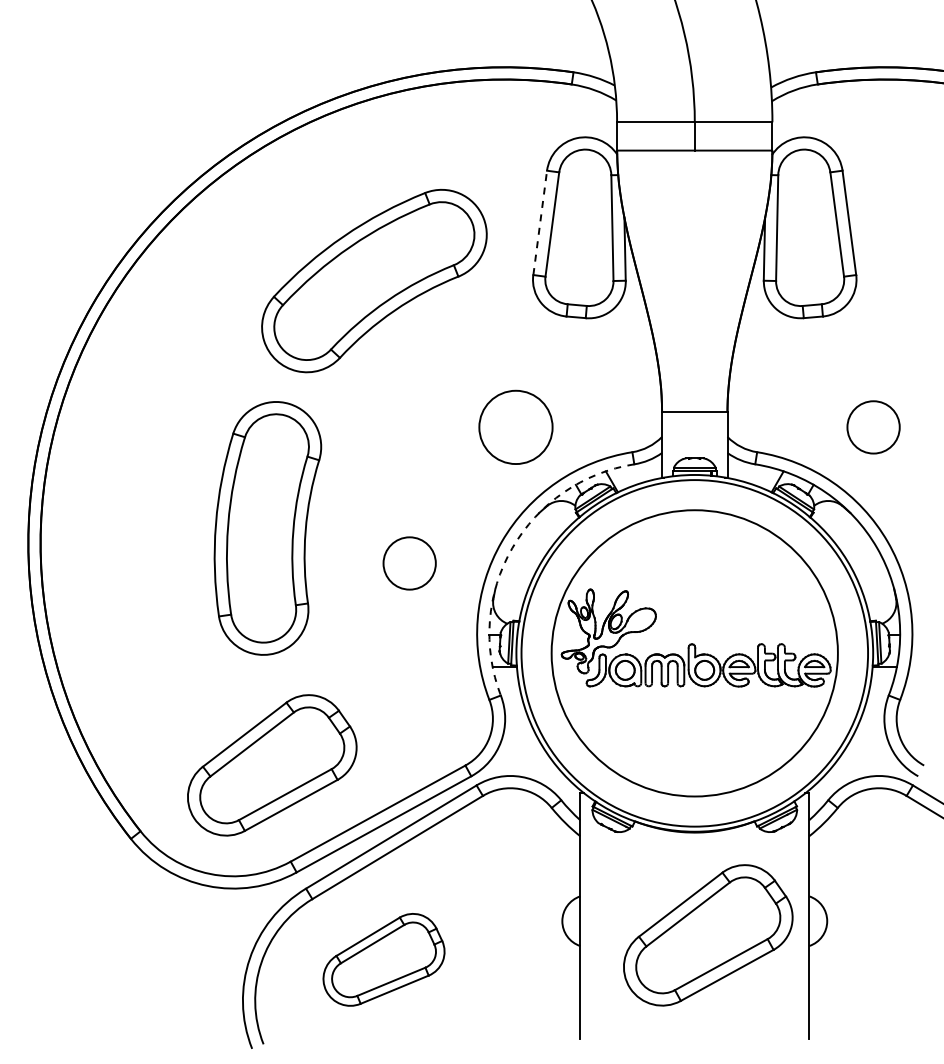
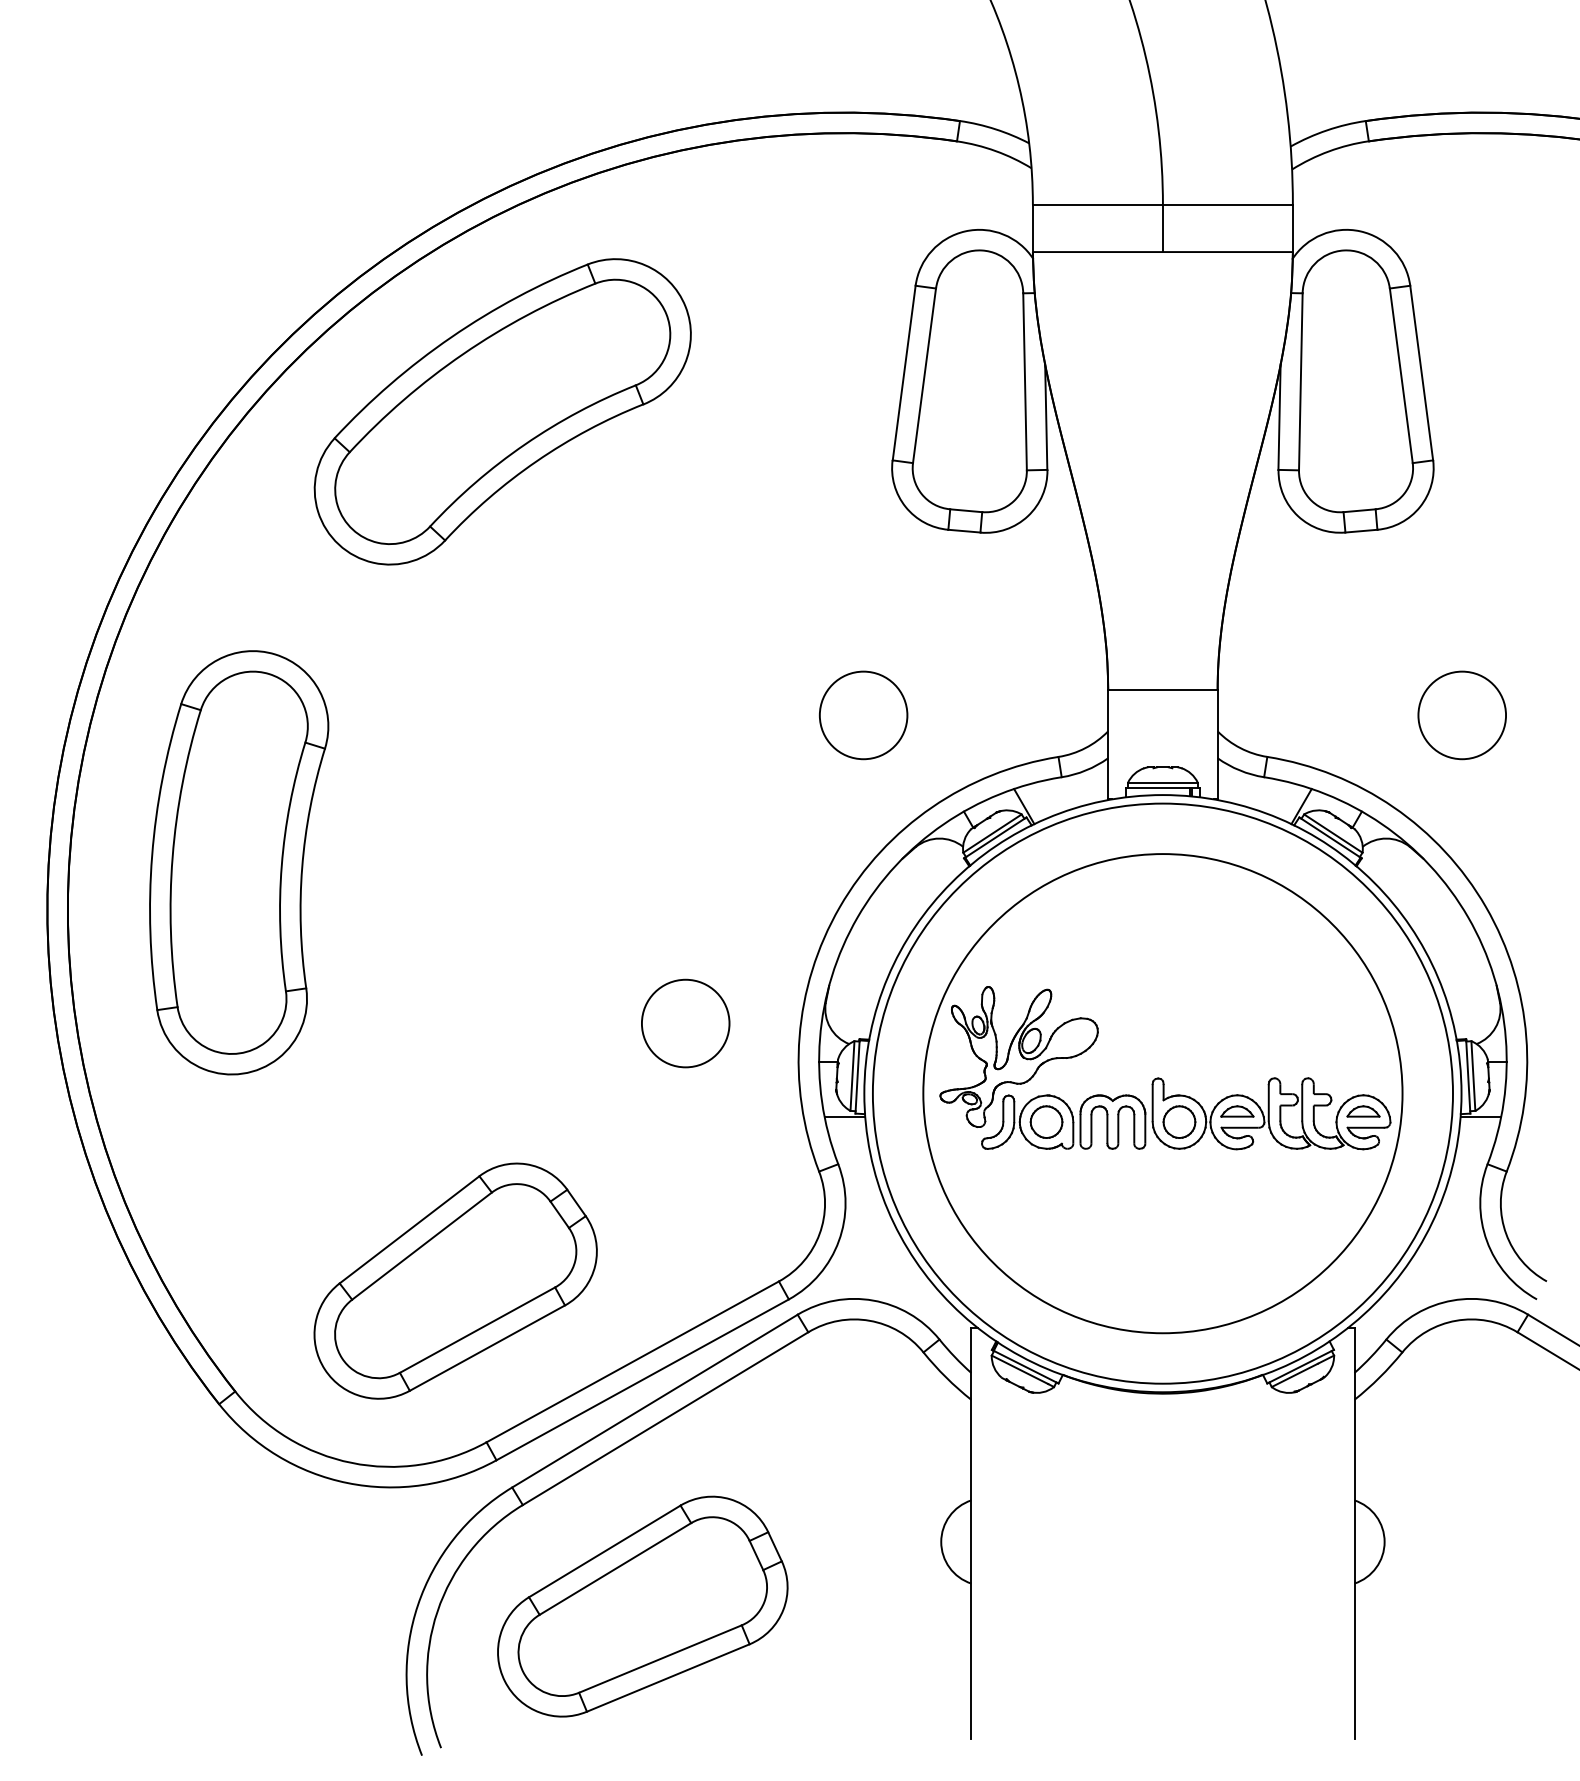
line: (540, 222) -> (904, 372), dashed -> solid
part: (374, 280) -> (502, 410), moved
circle: (515, 427) -> (862, 715), size x0.71
part: (267, 528) -> (238, 862), moved
arc: (512, 548) -> (857, 918), dashed -> solid
circle: (409, 563) -> (685, 1023), moved
part: (708, 935) -> (1185, 1565), removed
part: (383, 959) -> (641, 1606), size x1.43

